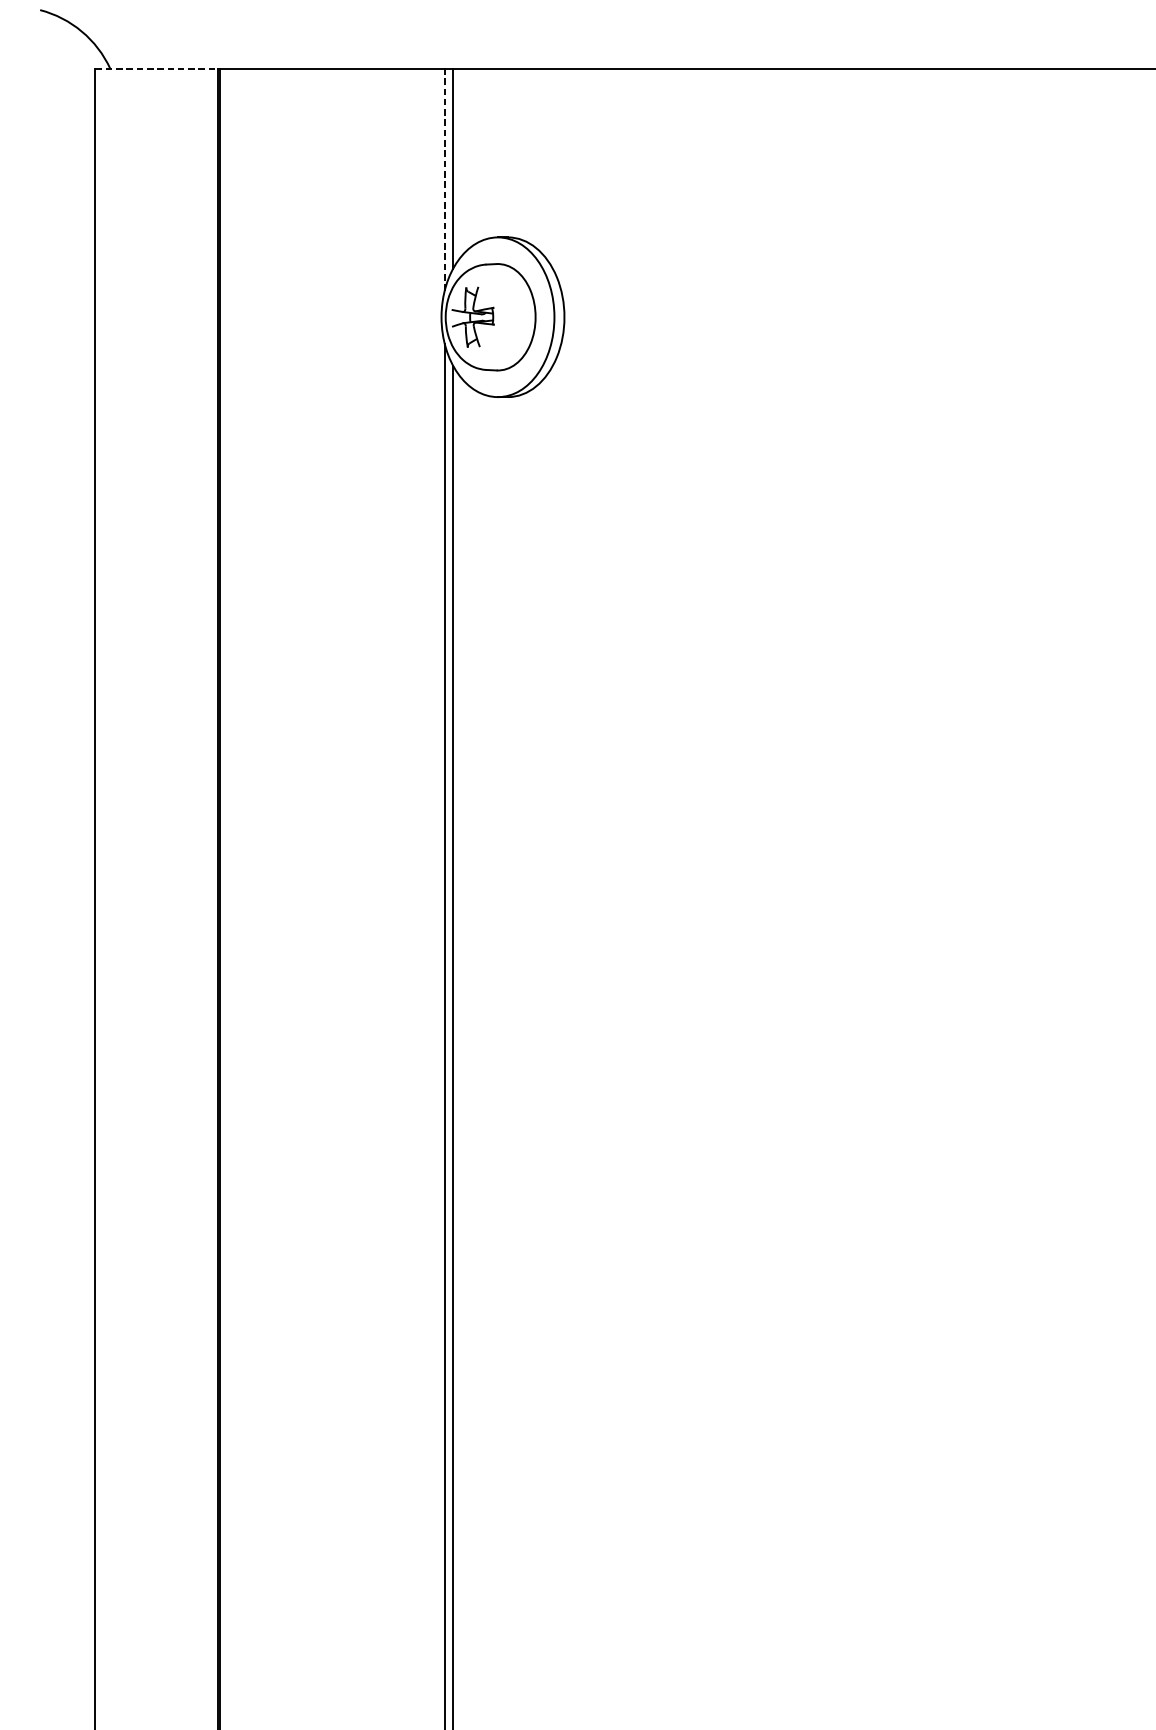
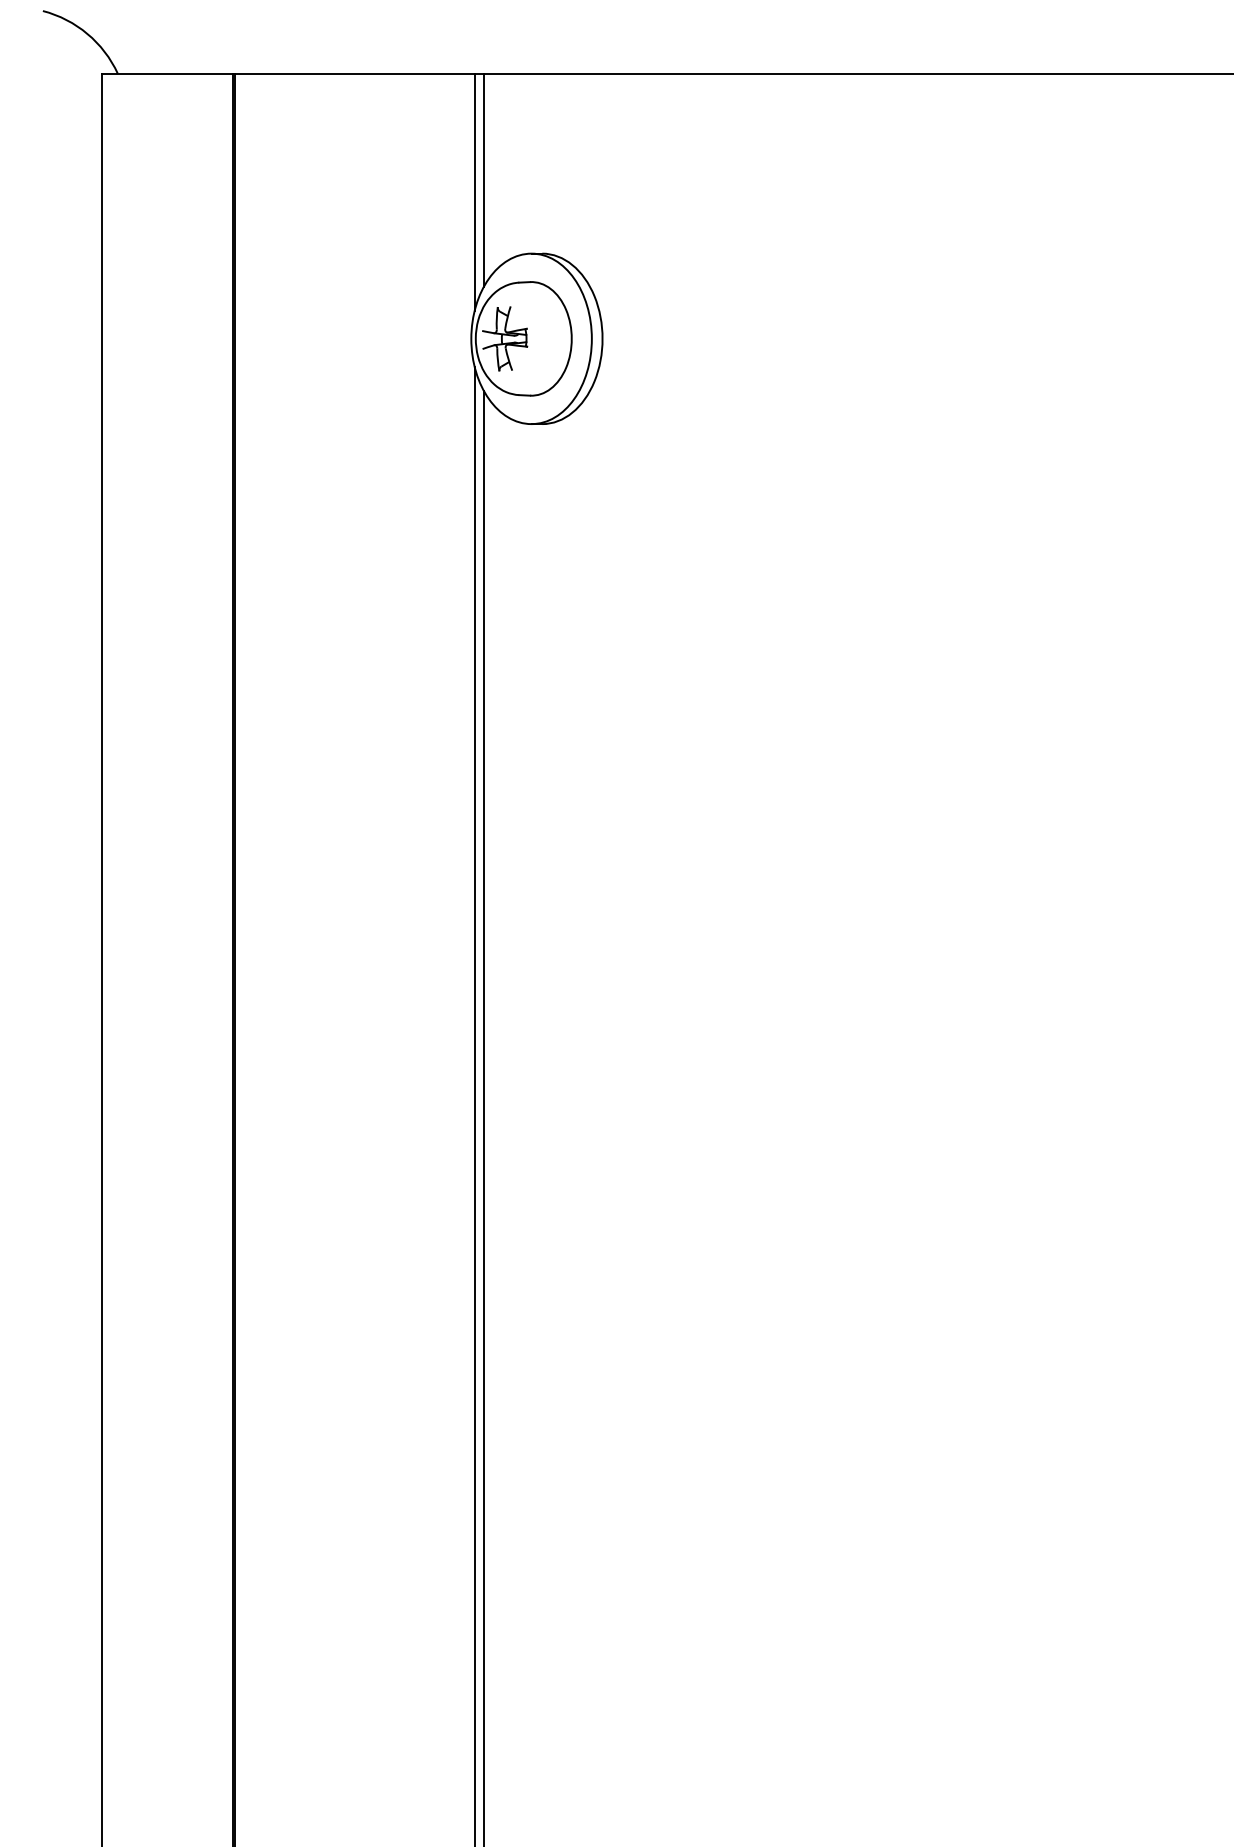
line: (156, 68) -> (167, 73), dashed -> solid
line: (444, 180) -> (474, 192), dashed -> solid

